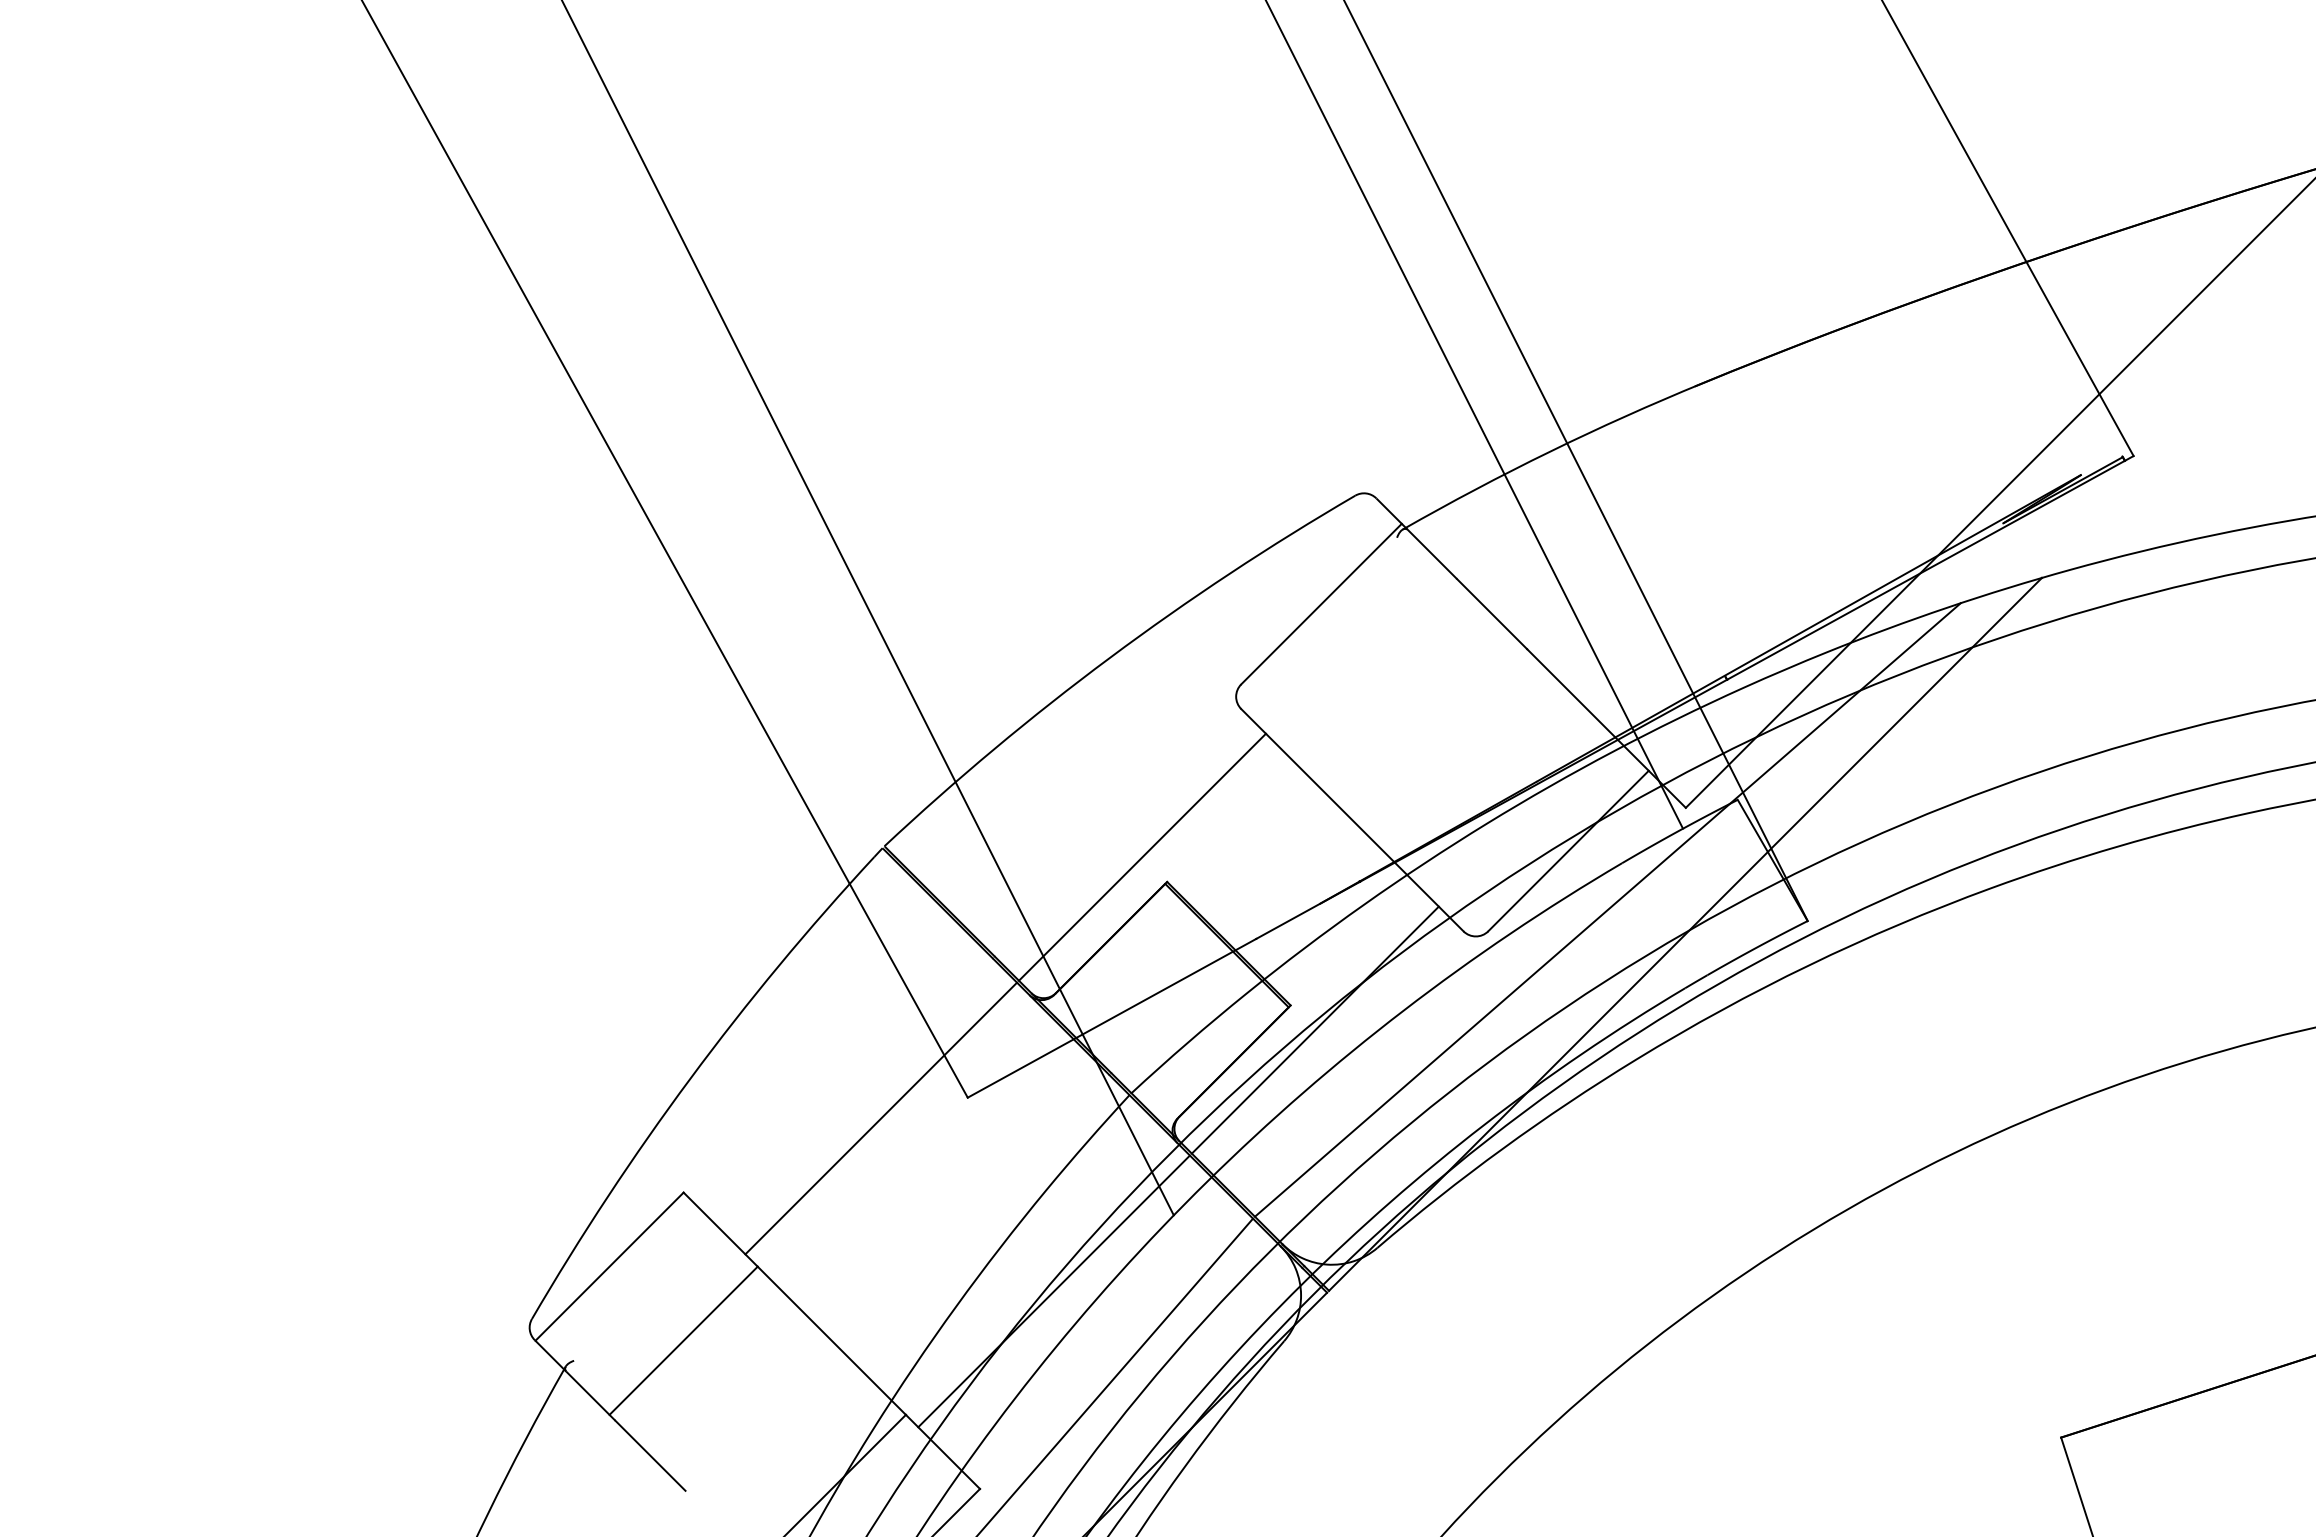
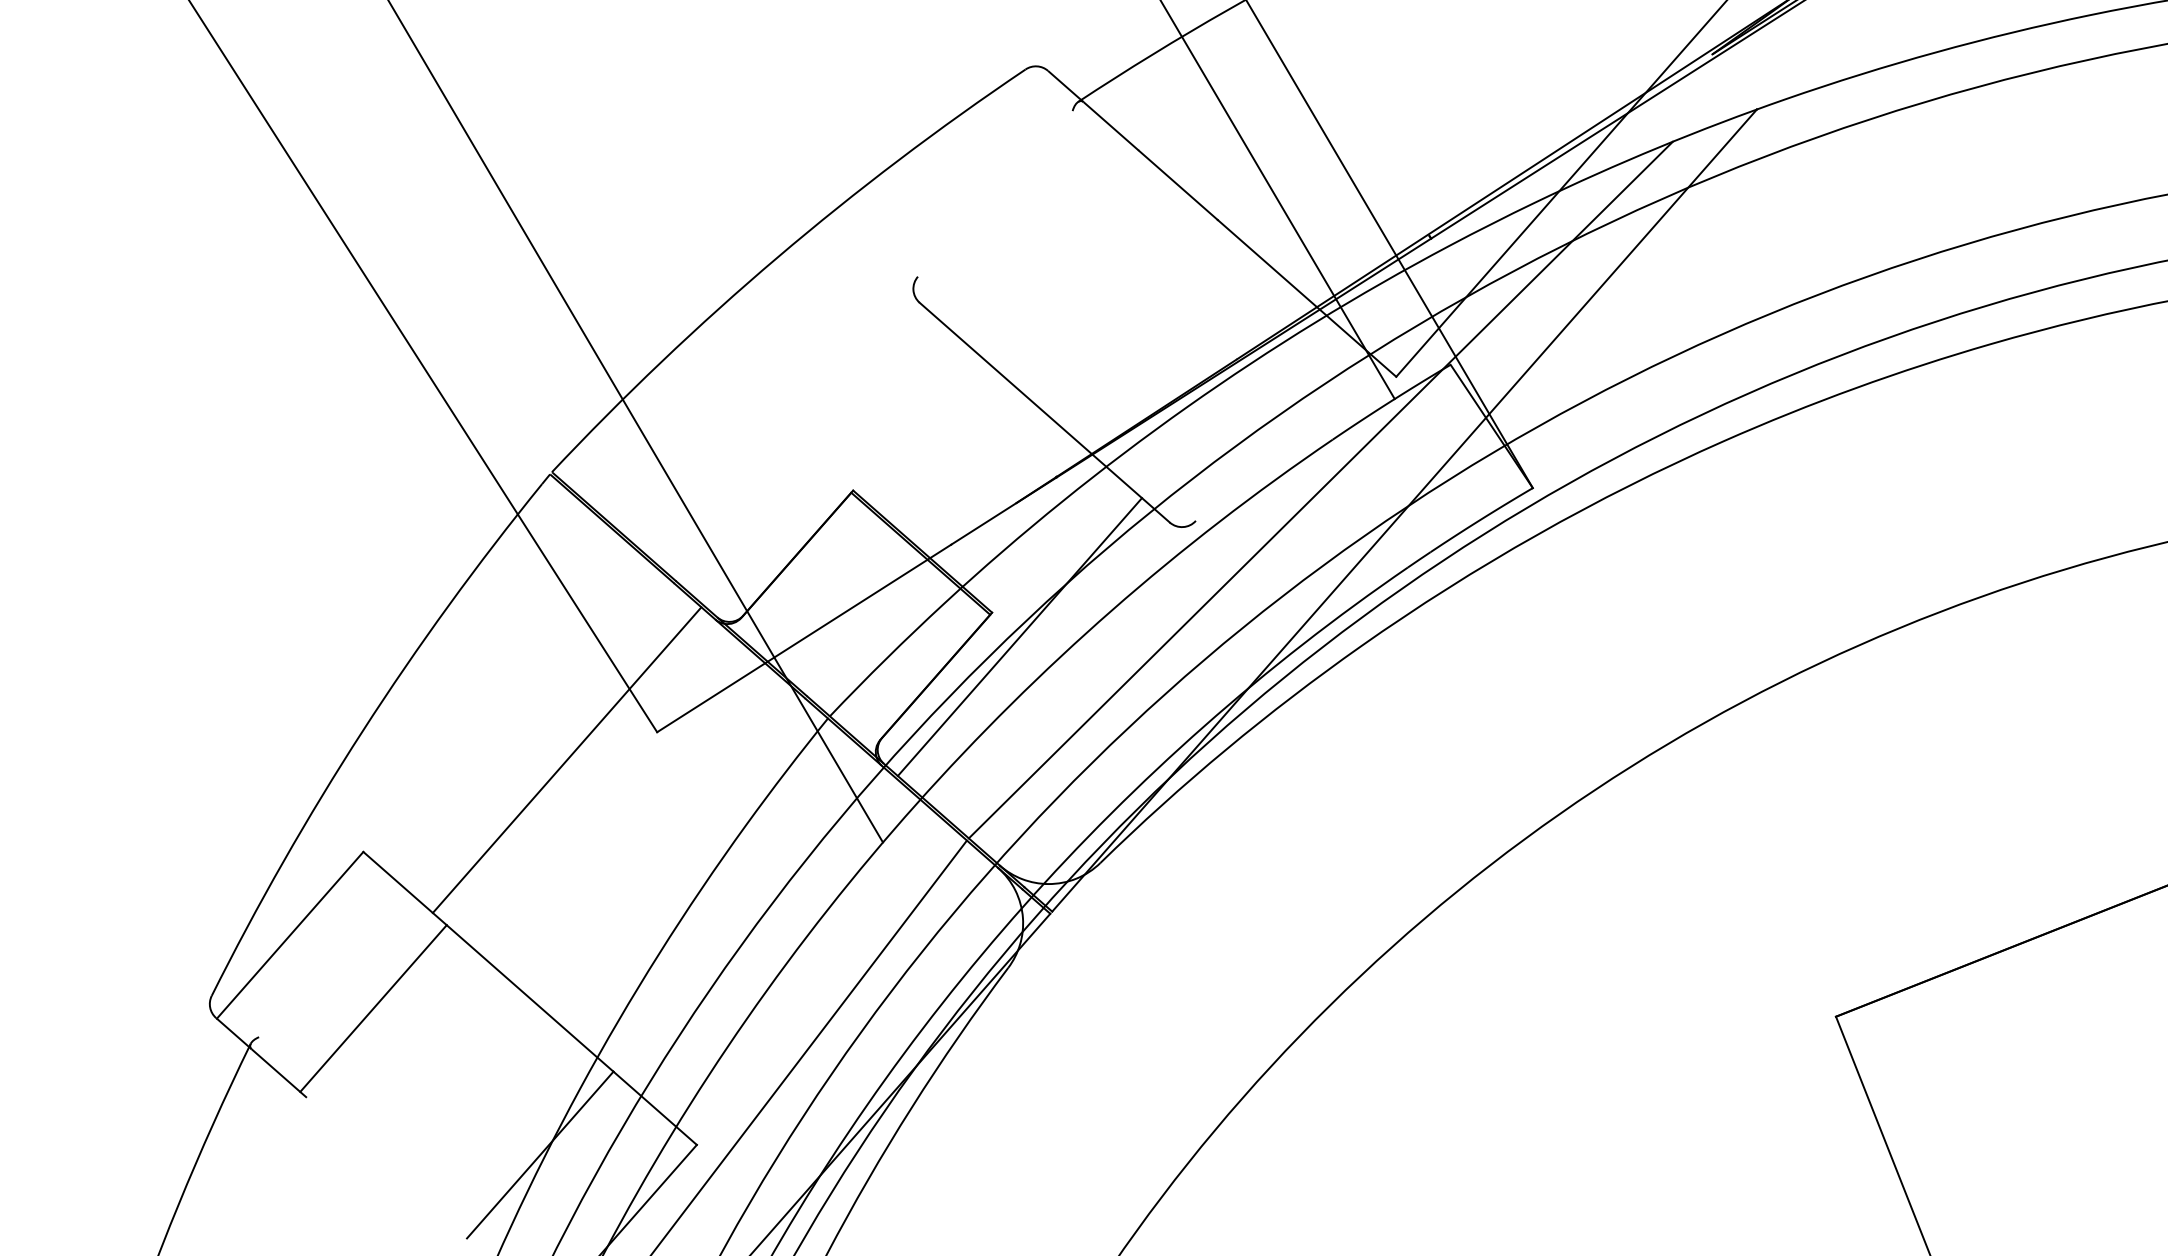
line: (1321, 603) -> (997, 185), removed
line: (1568, 850) -> (1275, 429), removed
line: (1141, 856) -> (824, 465), removed
line: (1053, 1291) -> (761, 931), removed
line: (650, 1455) -> (346, 1132), removed

